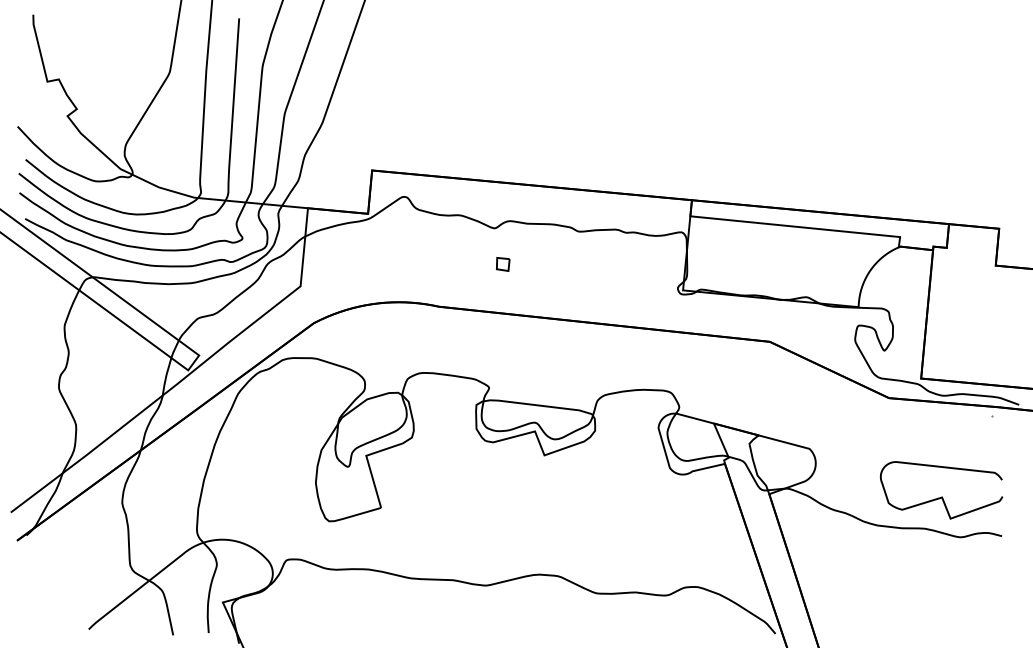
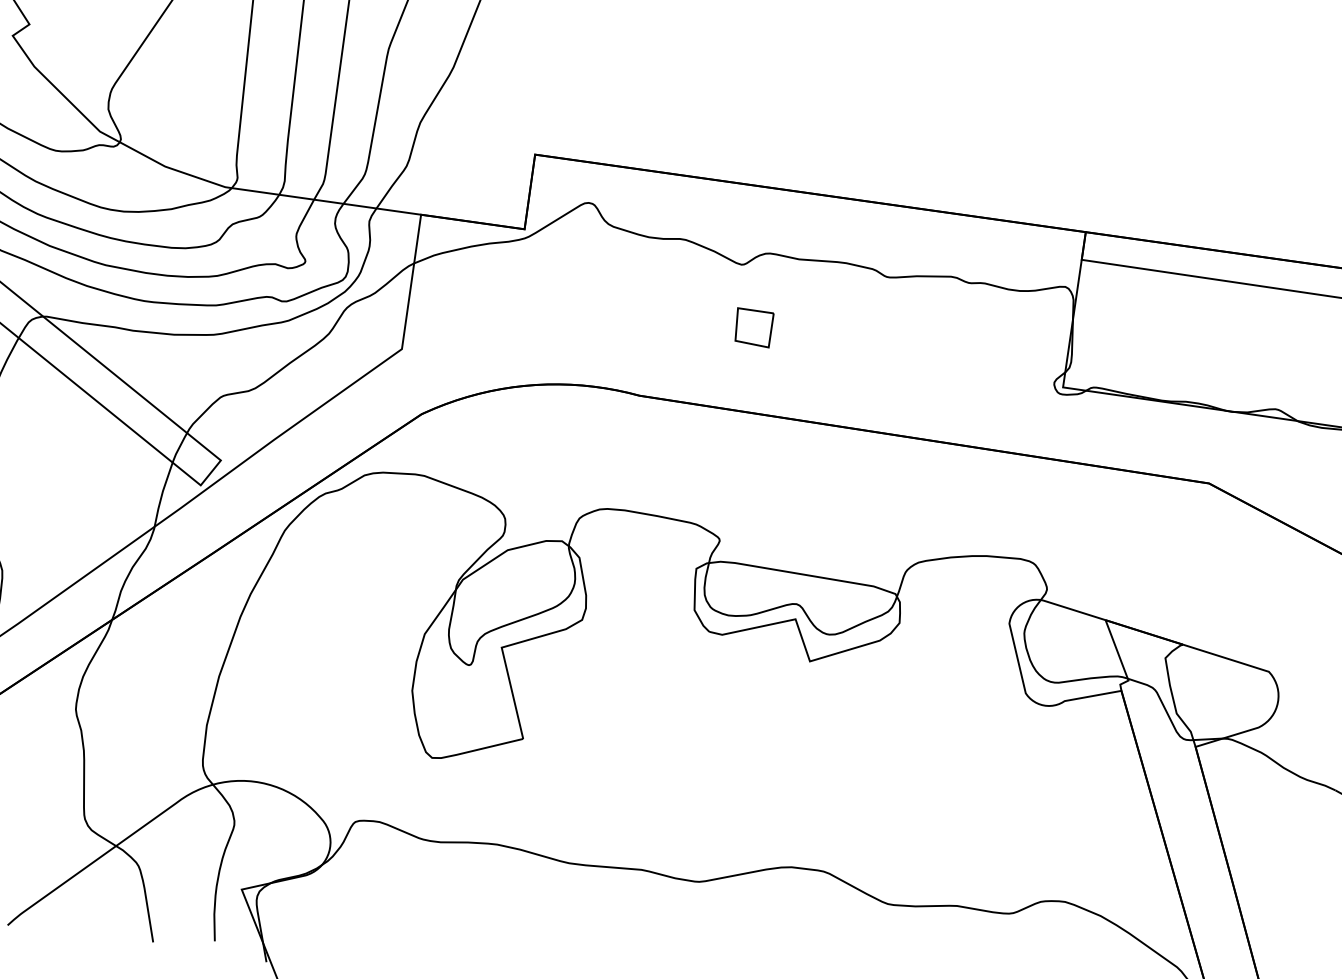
part: (502, 264) -> (752, 327), size x1.67

